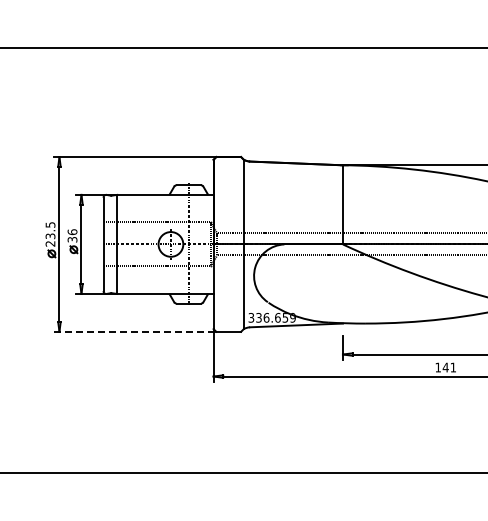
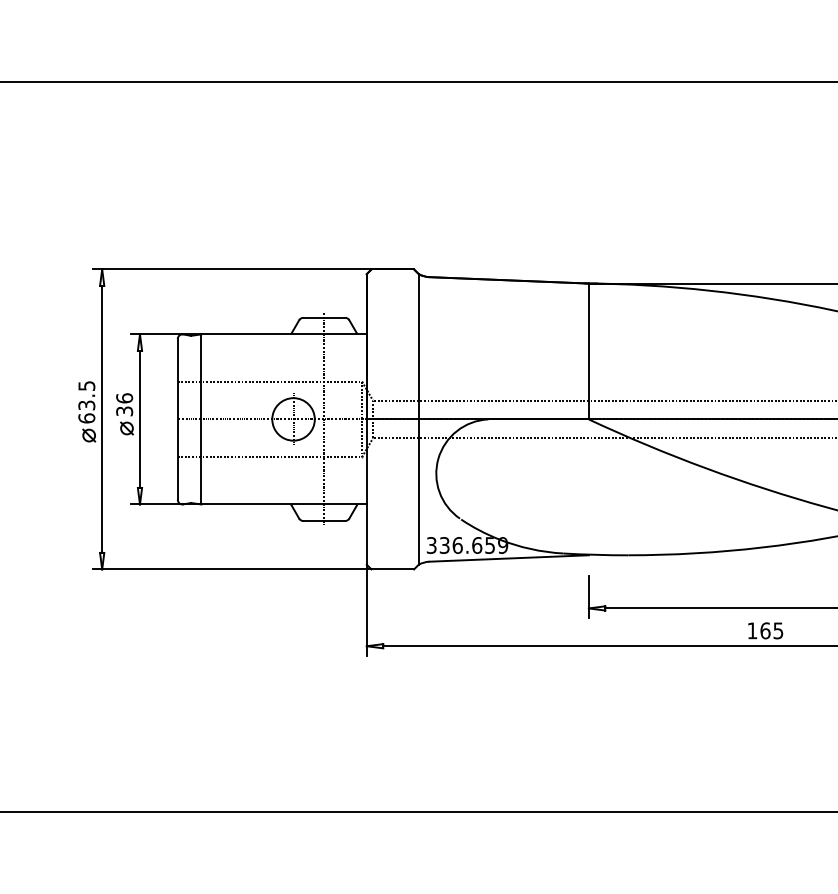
text: (50, 243) -> (86, 417), 23.5 -> 63.5
line: (135, 331) -> (232, 568), dashed -> solid
text: (449, 367) -> (771, 630), 141 -> 165

